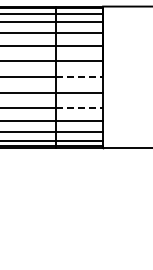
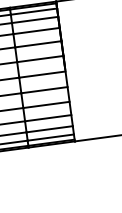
line: (80, 77) -> (43, 74), dashed -> solid
line: (80, 107) -> (47, 104), dashed -> solid

